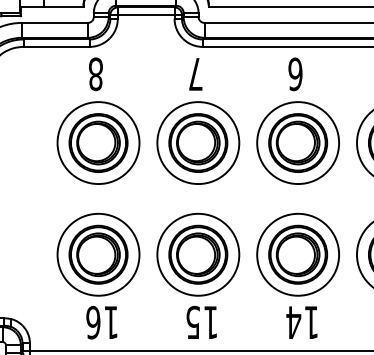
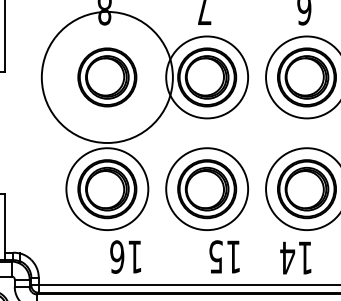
circle: (98, 143) -> (107, 77), size x1.6
text: (201, 321) -> (224, 255), moved
text: (101, 322) -> (125, 256), moved
text: (301, 322) -> (295, 257), moved

